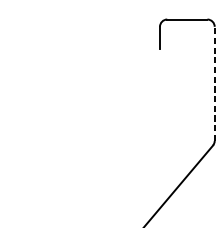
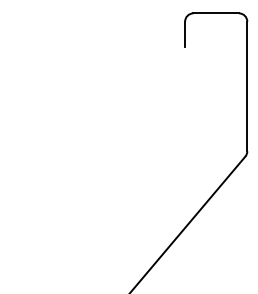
line: (214, 83) -> (247, 86), dashed -> solid

